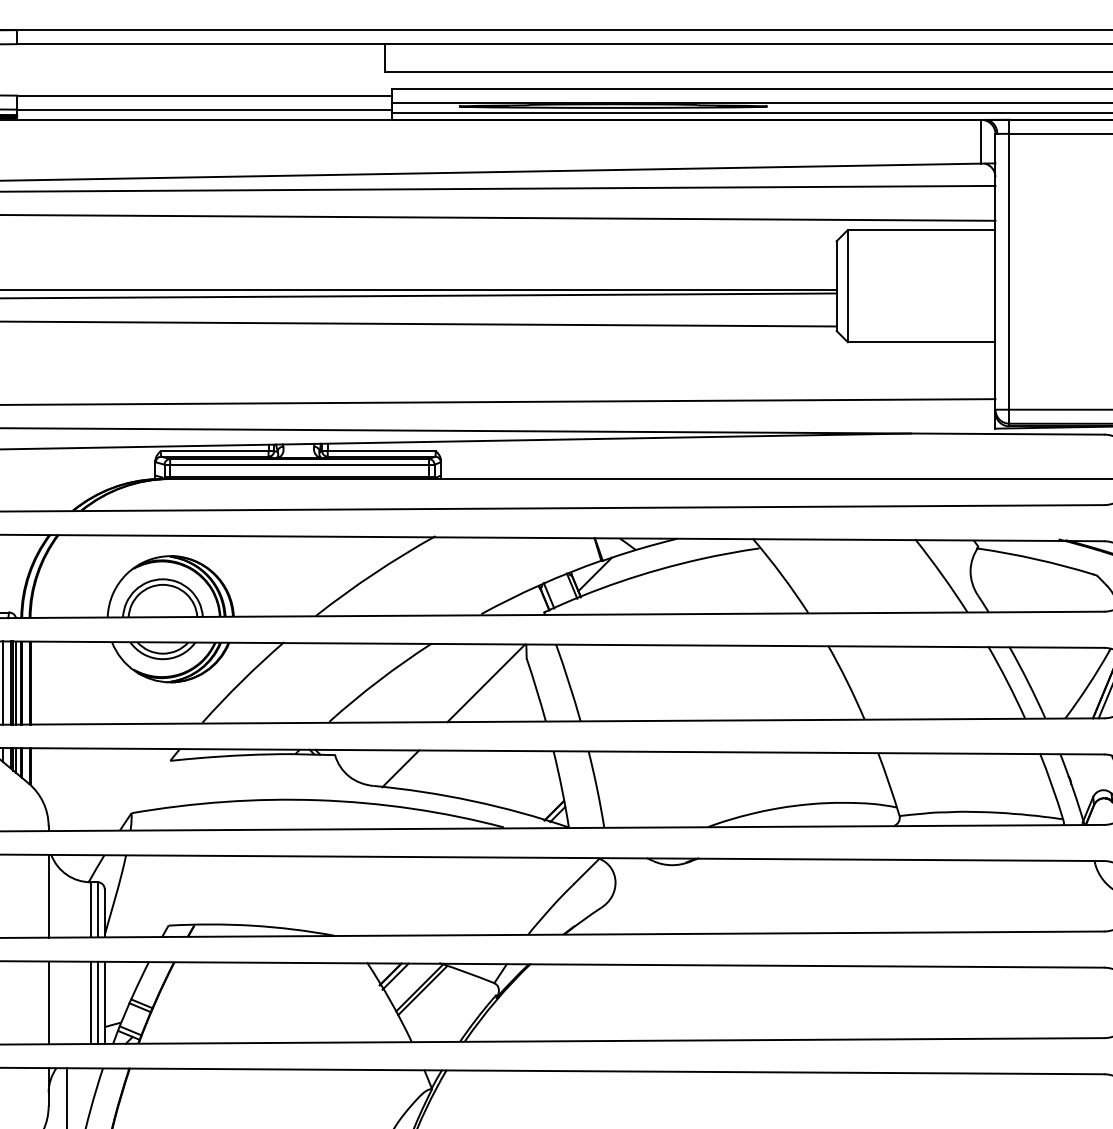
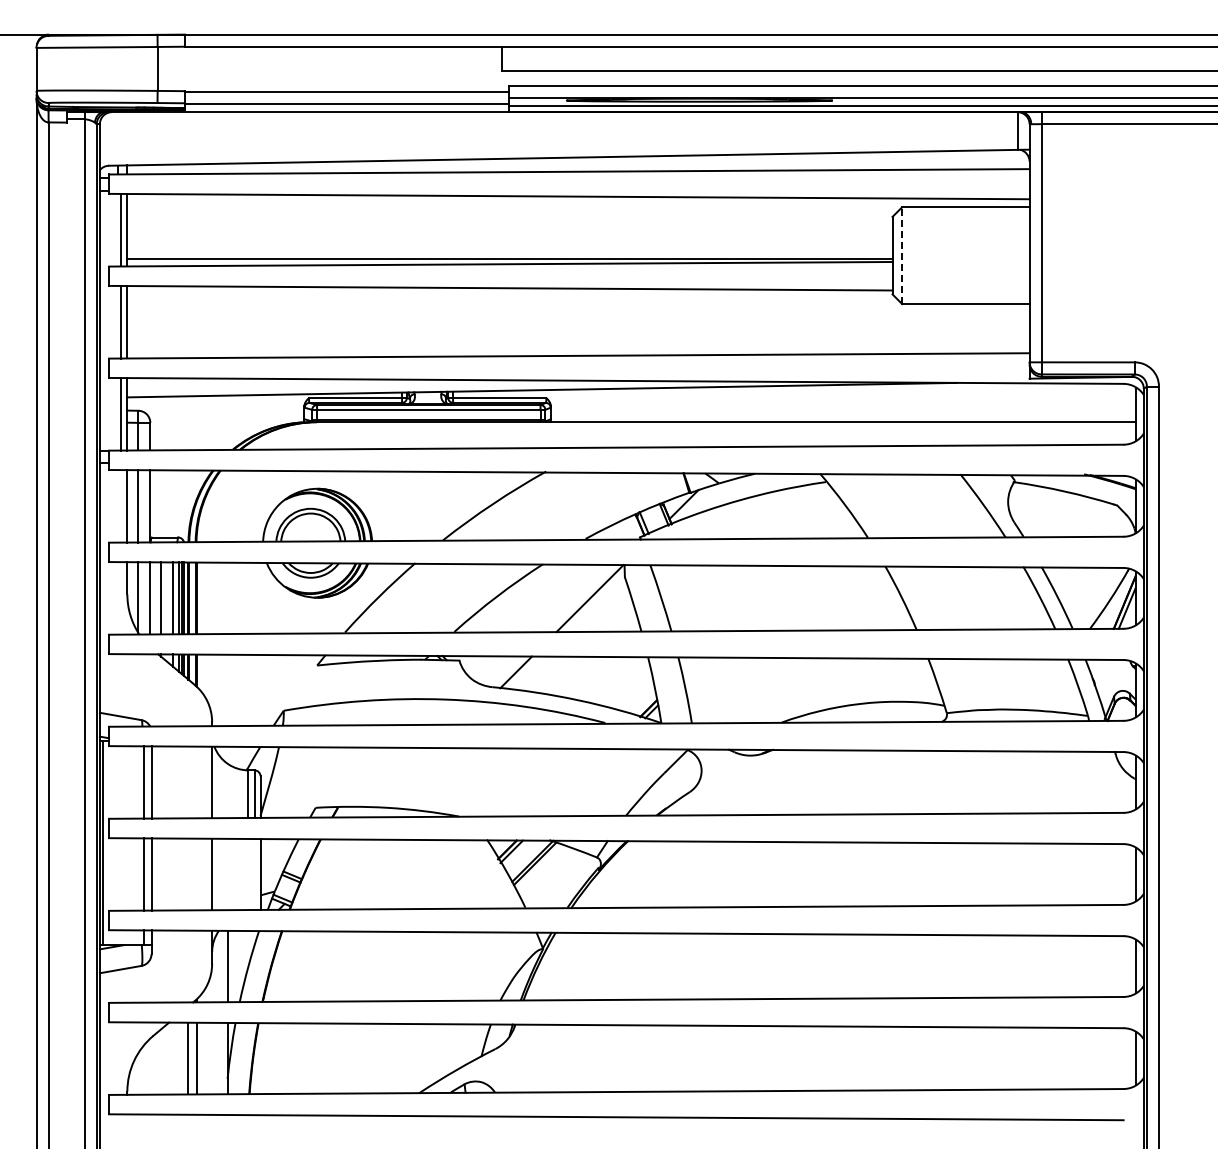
line: (848, 285) -> (902, 255), solid -> dashed
line: (90, 1002) -> (248, 874), removed
line: (97, 1002) -> (254, 874), removed

